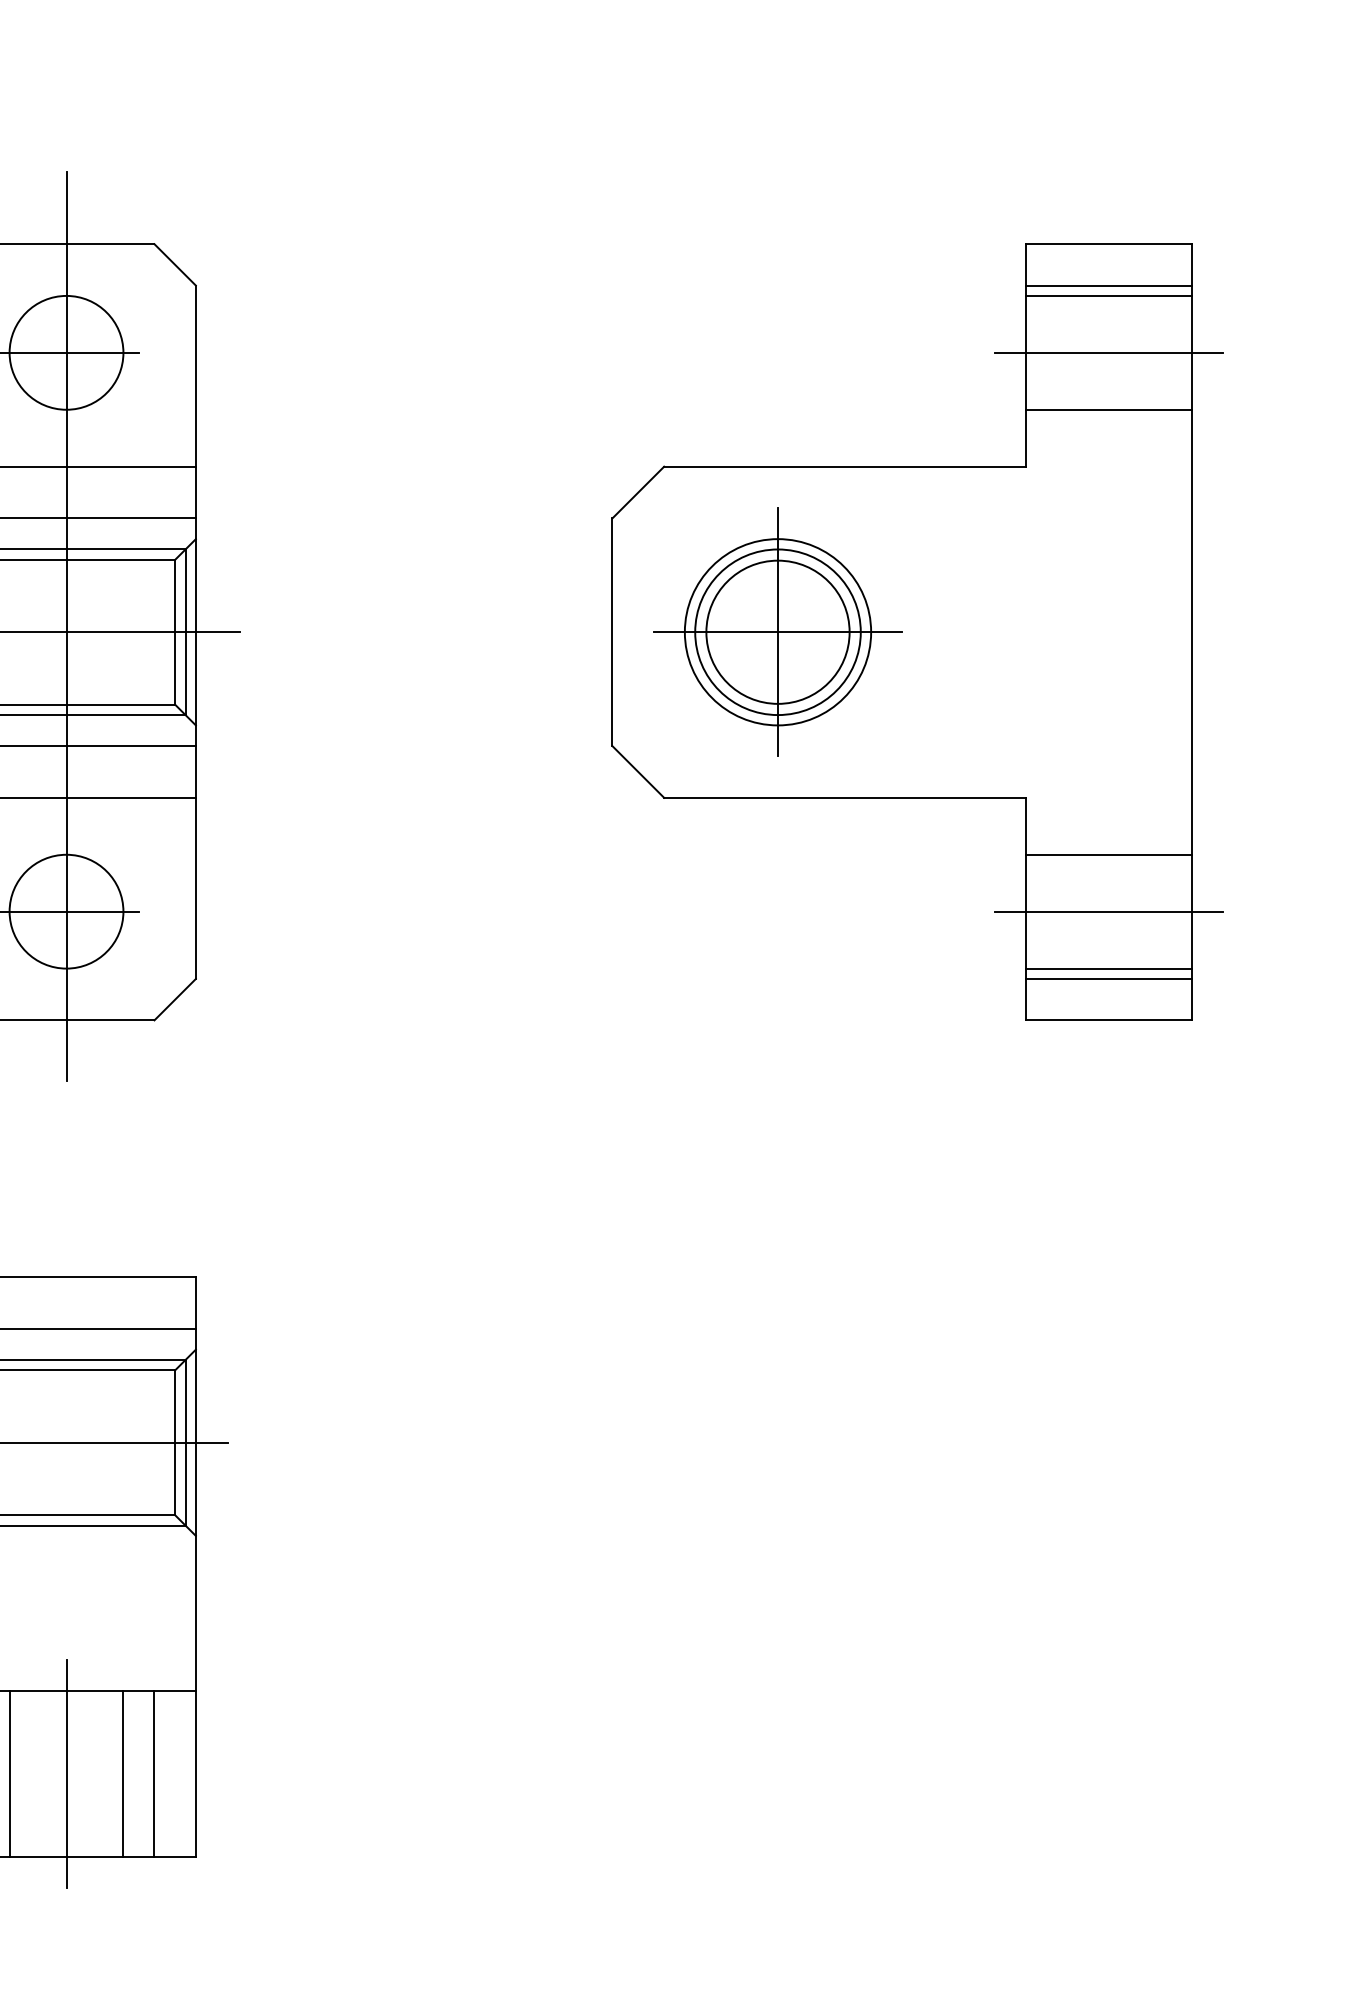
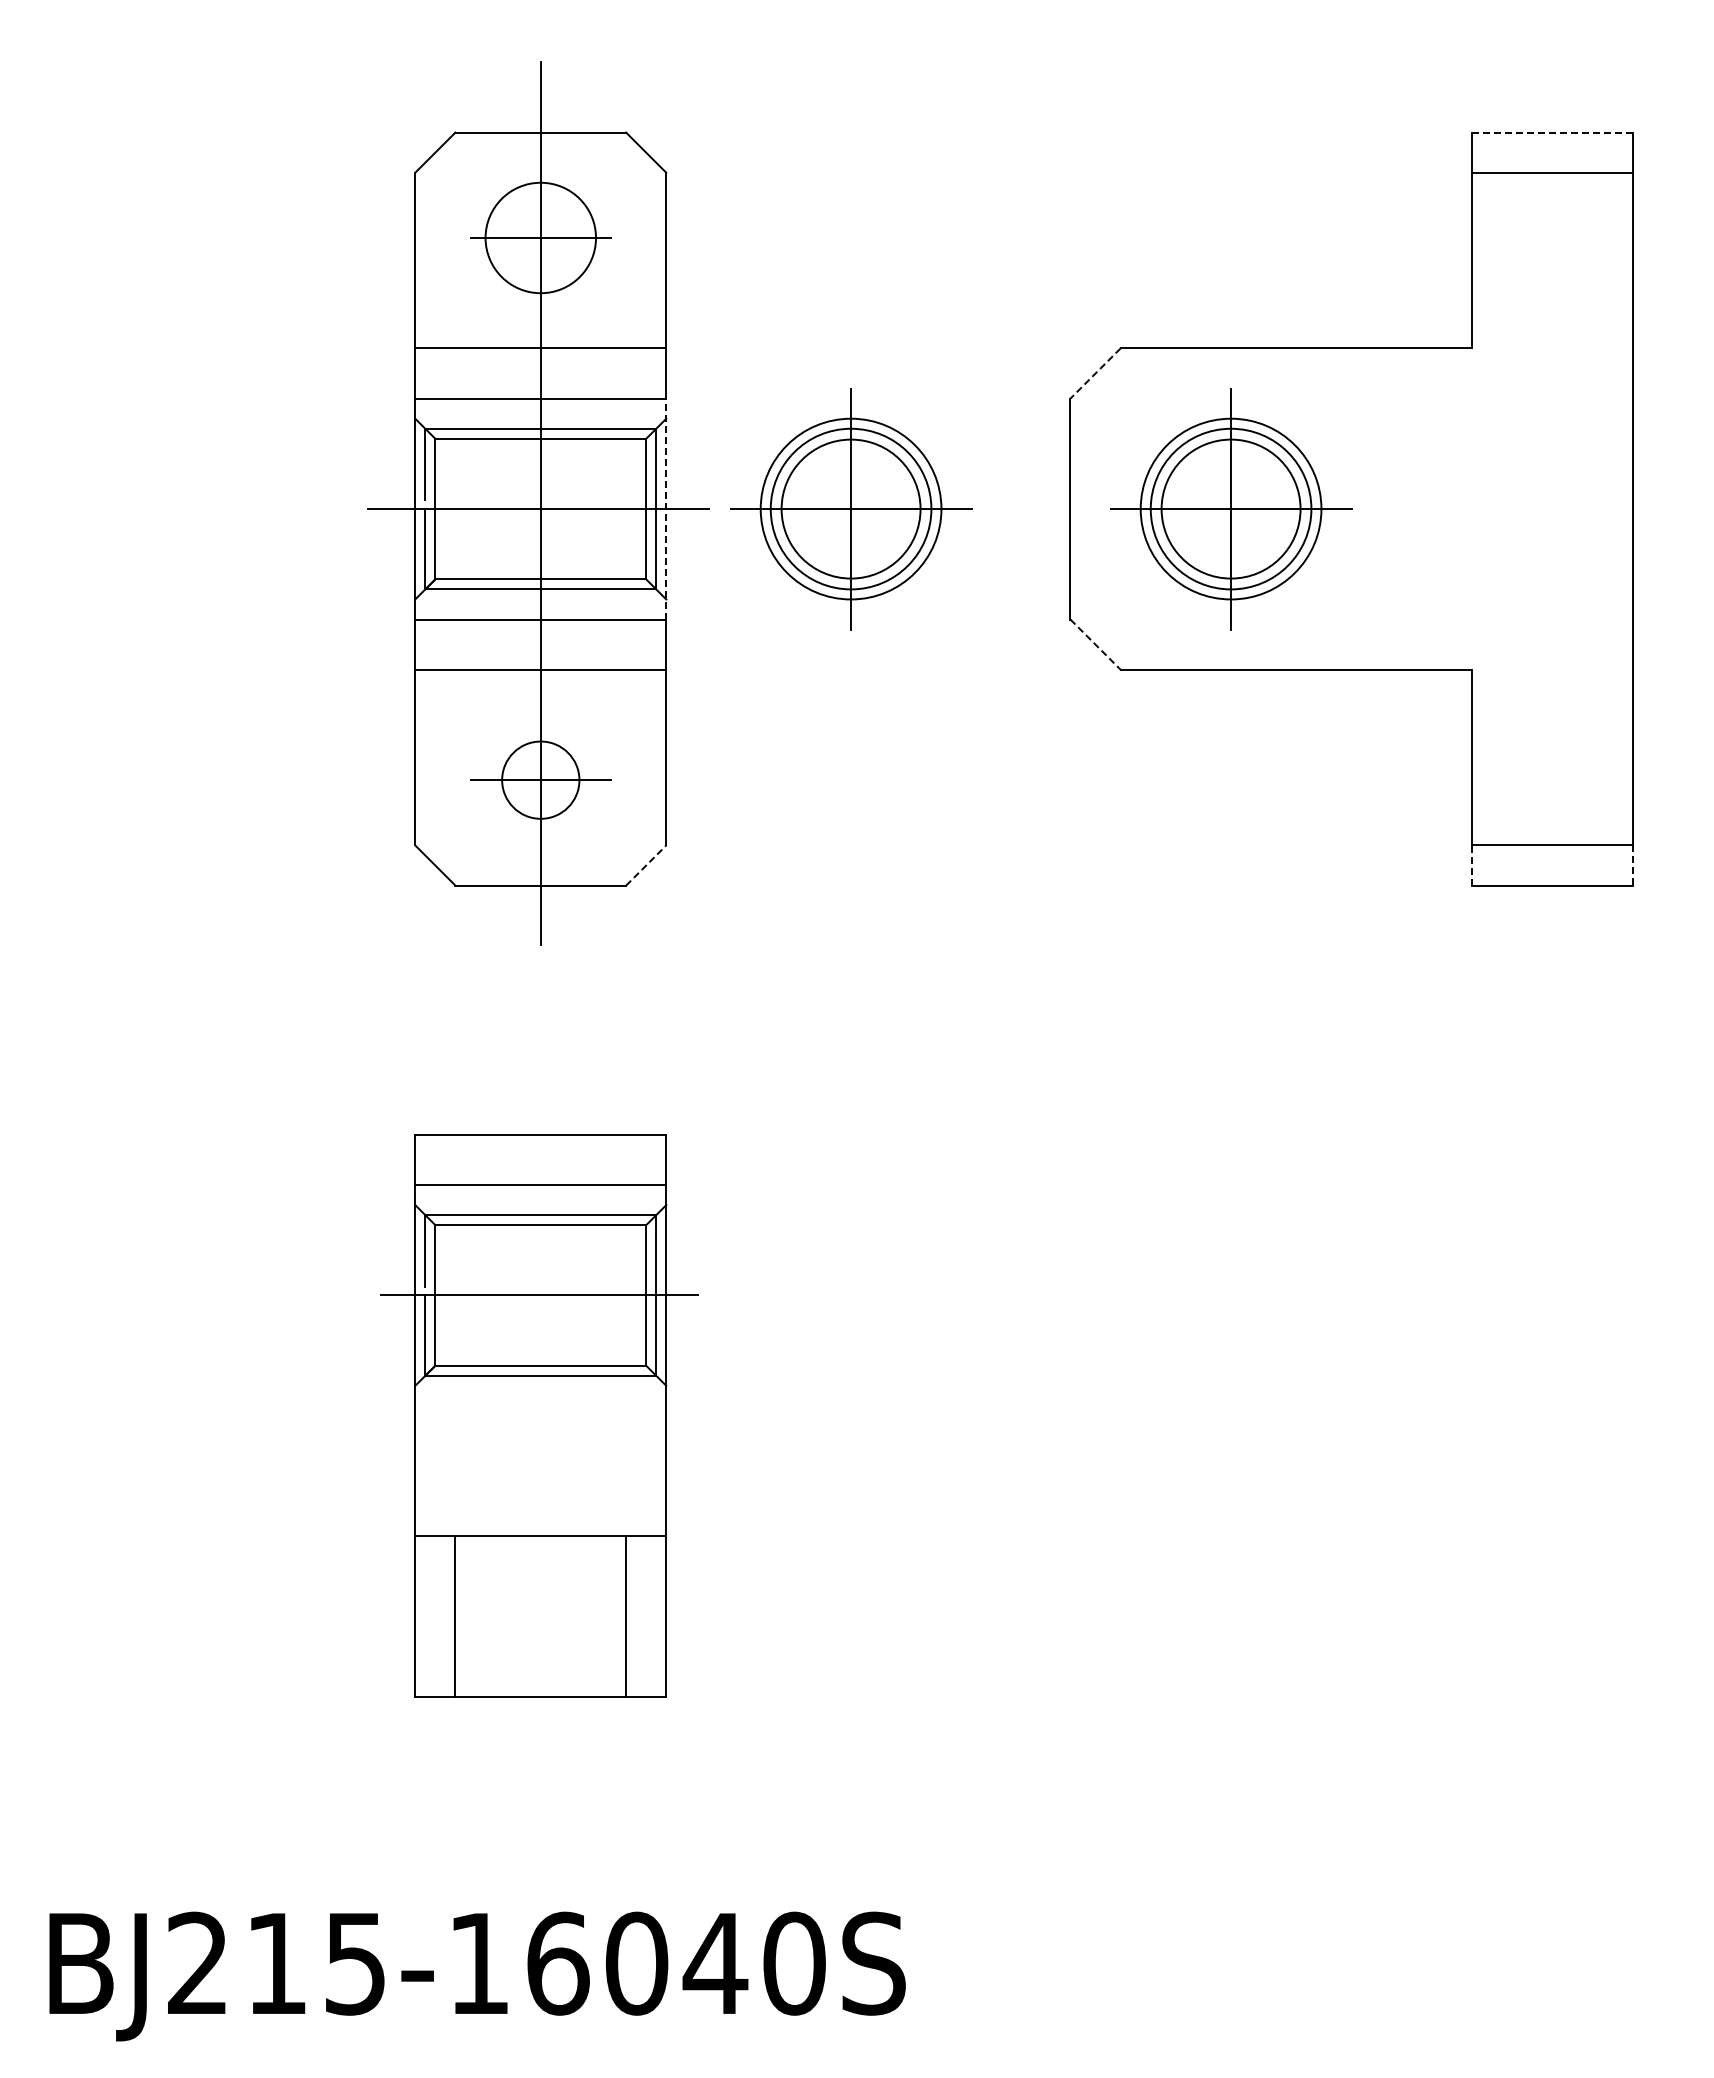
line: (1109, 244) -> (1552, 132), solid -> dashed
line: (1109, 295) -> (1552, 182), removed
line: (1108, 353) -> (1551, 238), removed
line: (1109, 410) -> (1552, 293), removed
line: (638, 492) -> (1095, 373), solid -> dashed
line: (196, 631) -> (666, 508), solid -> dashed
part: (386, 632) -> (851, 509), added
line: (638, 771) -> (1095, 644), solid -> dashed
line: (1109, 854) -> (1552, 724), removed
circle: (66, 910) -> (540, 779), size x0.7
line: (1108, 912) -> (1551, 780), removed
line: (1109, 968) -> (1552, 835), removed
line: (175, 999) -> (646, 865), solid -> dashed
line: (1026, 999) -> (1472, 865), solid -> dashed
line: (1191, 1000) -> (1632, 866), solid -> dashed
line: (9, 1773) -> (485, 1616), removed
line: (66, 1773) -> (540, 1616), removed
line: (123, 1773) -> (596, 1616), removed

